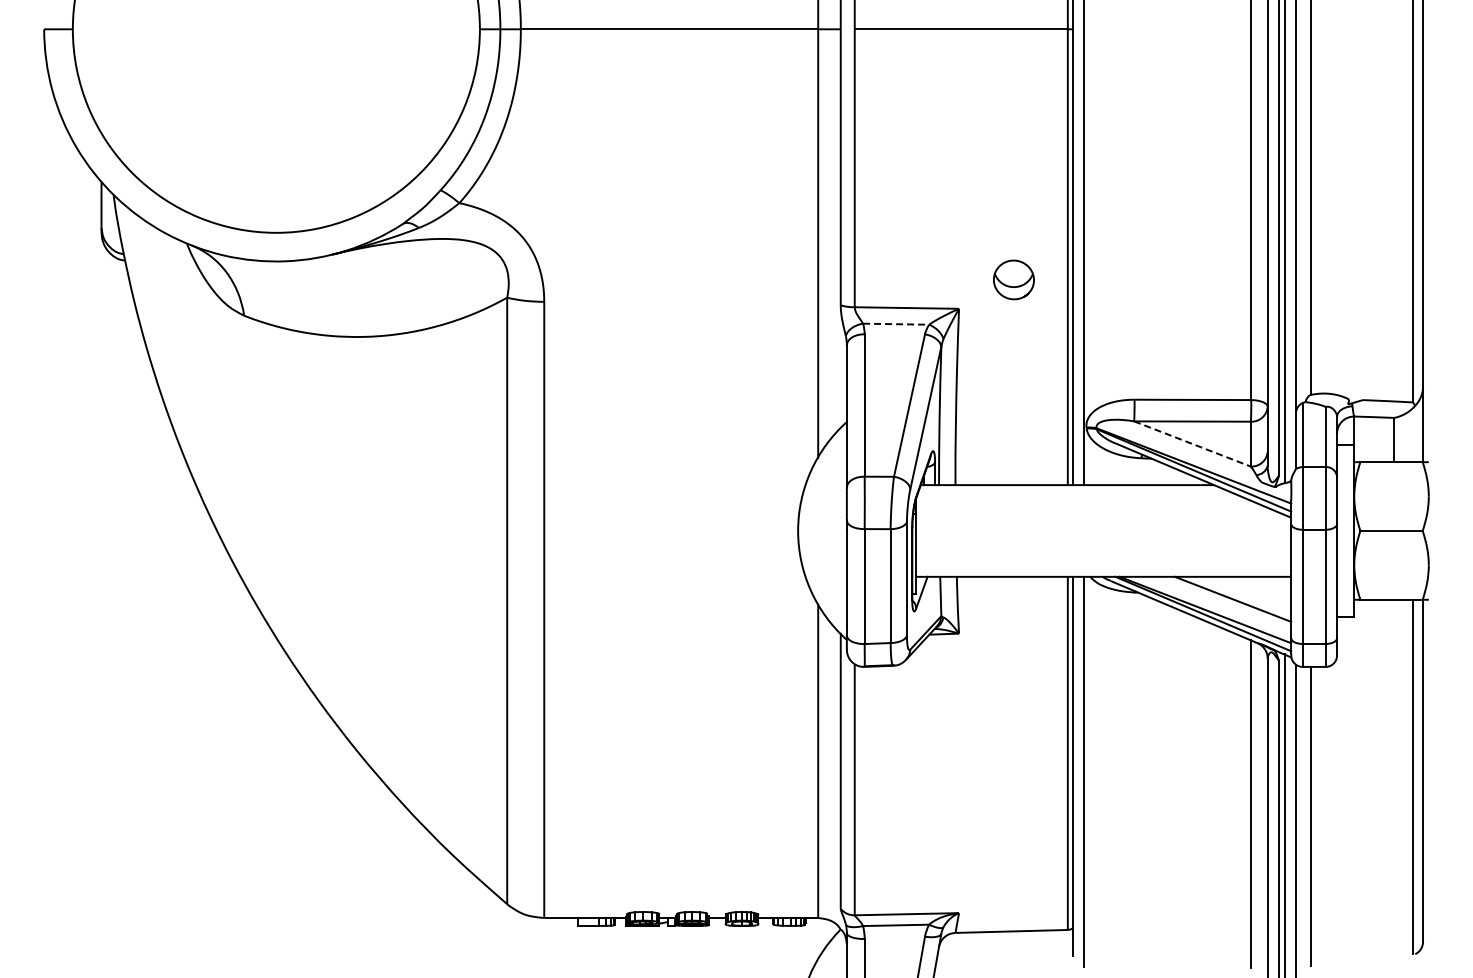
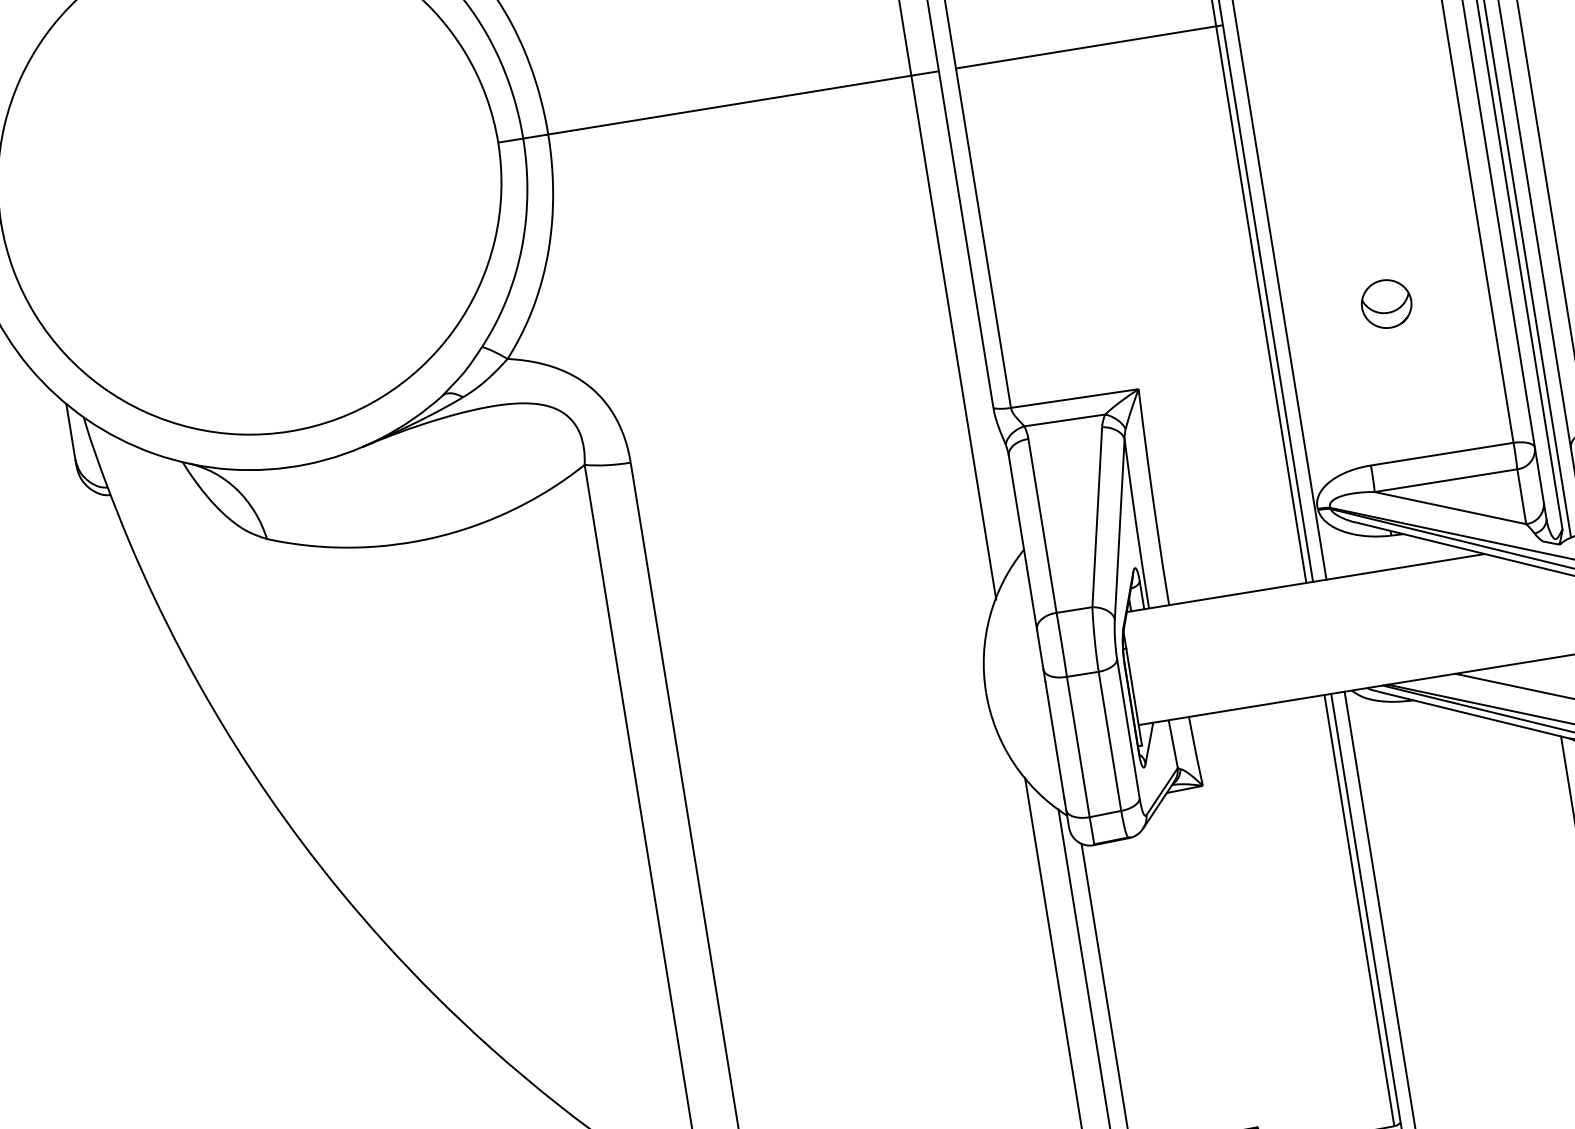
part: (1013, 279) -> (1386, 303), moved
line: (896, 324) -> (1065, 420), dashed -> solid
line: (1192, 444) -> (1450, 508), dashed -> solid

